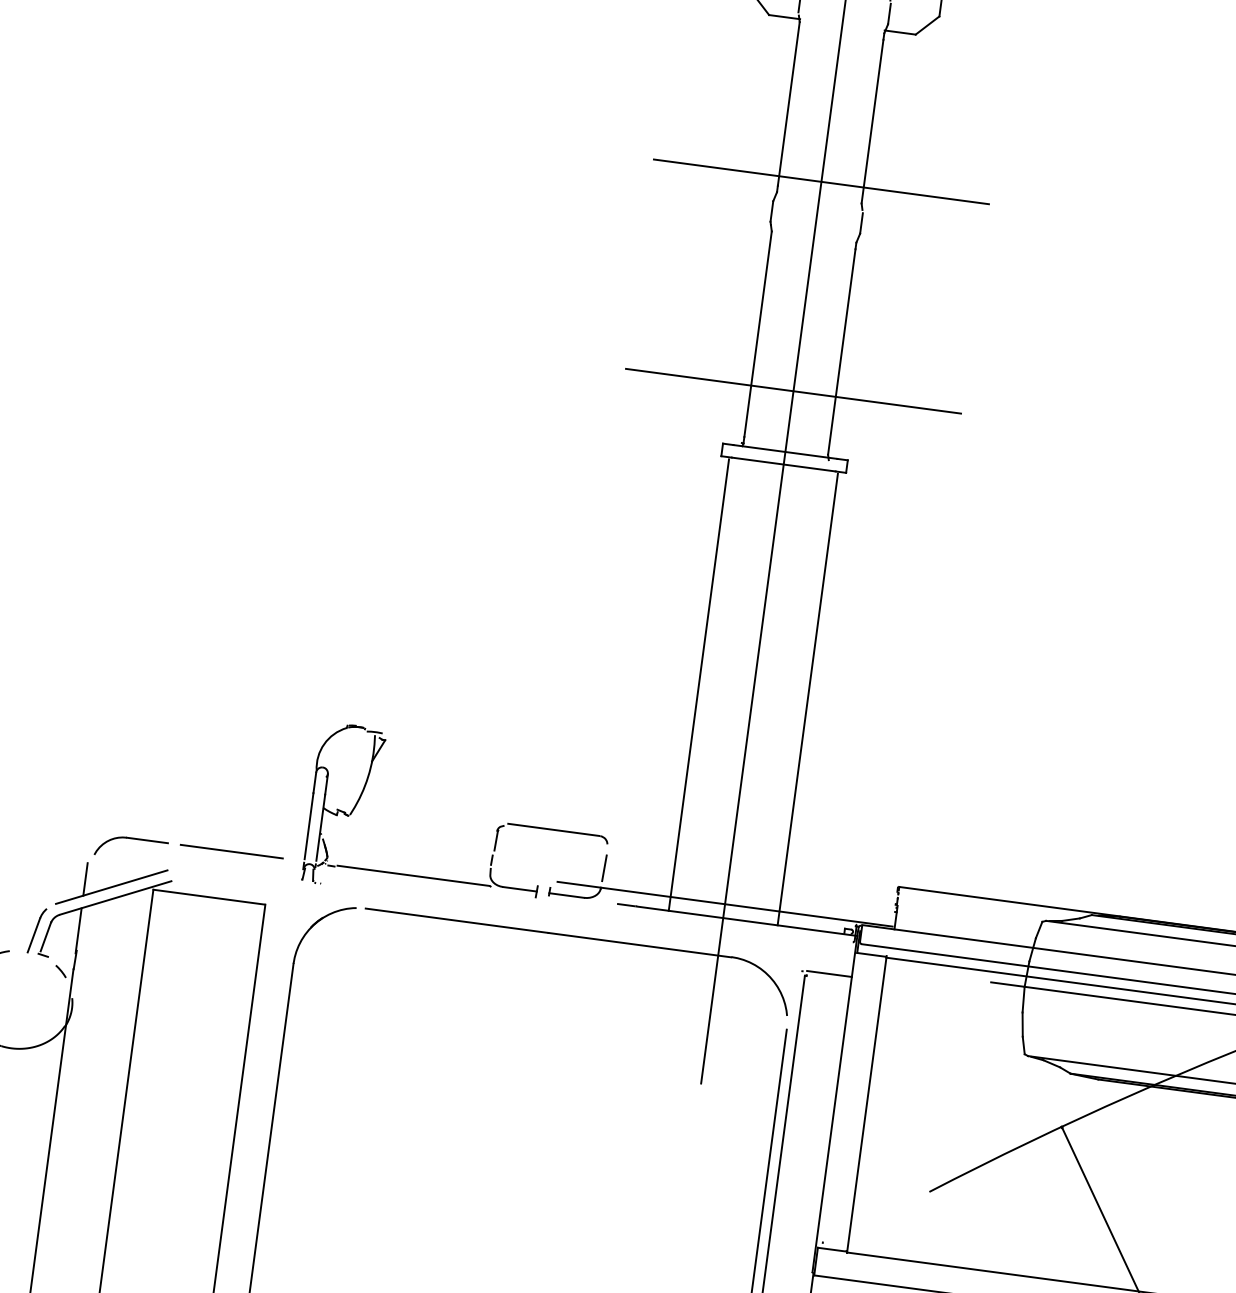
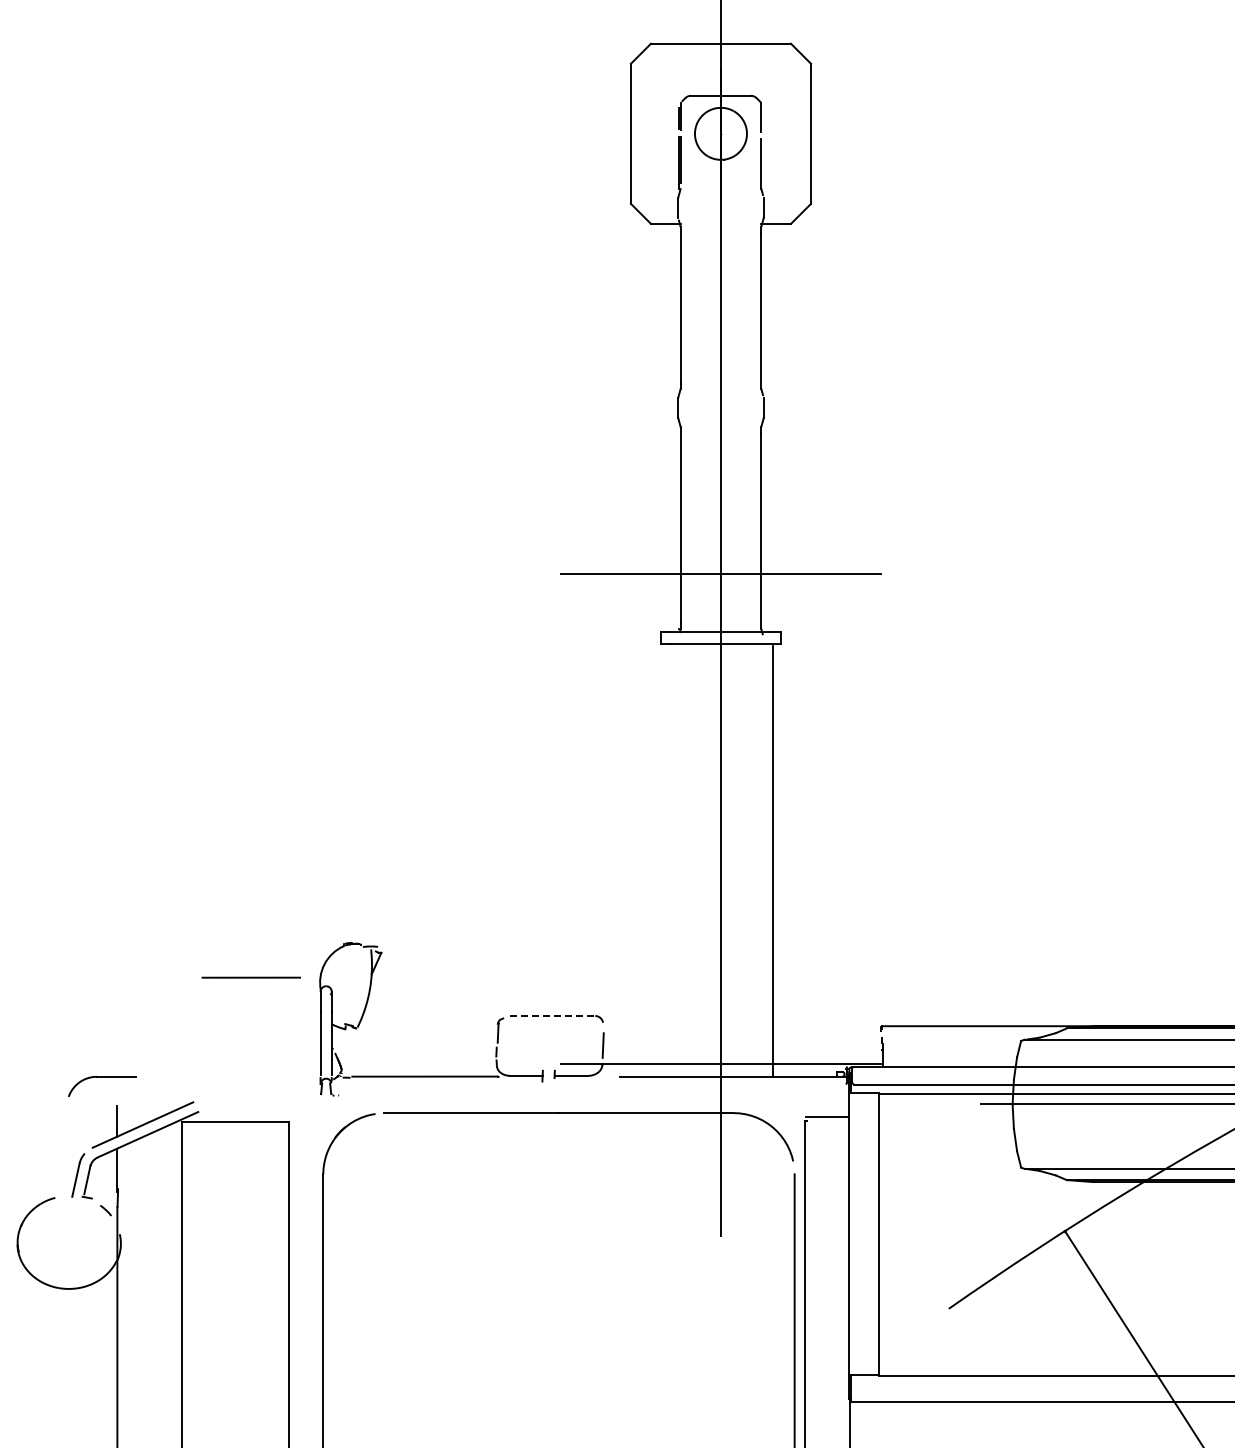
line: (821, 181) -> (720, 373), removed
line: (698, 684) -> (668, 861), removed
line: (553, 829) -> (550, 1015), solid -> dashed
part: (132, 839) -> (102, 1077), moved
line: (231, 851) -> (250, 977), moved

